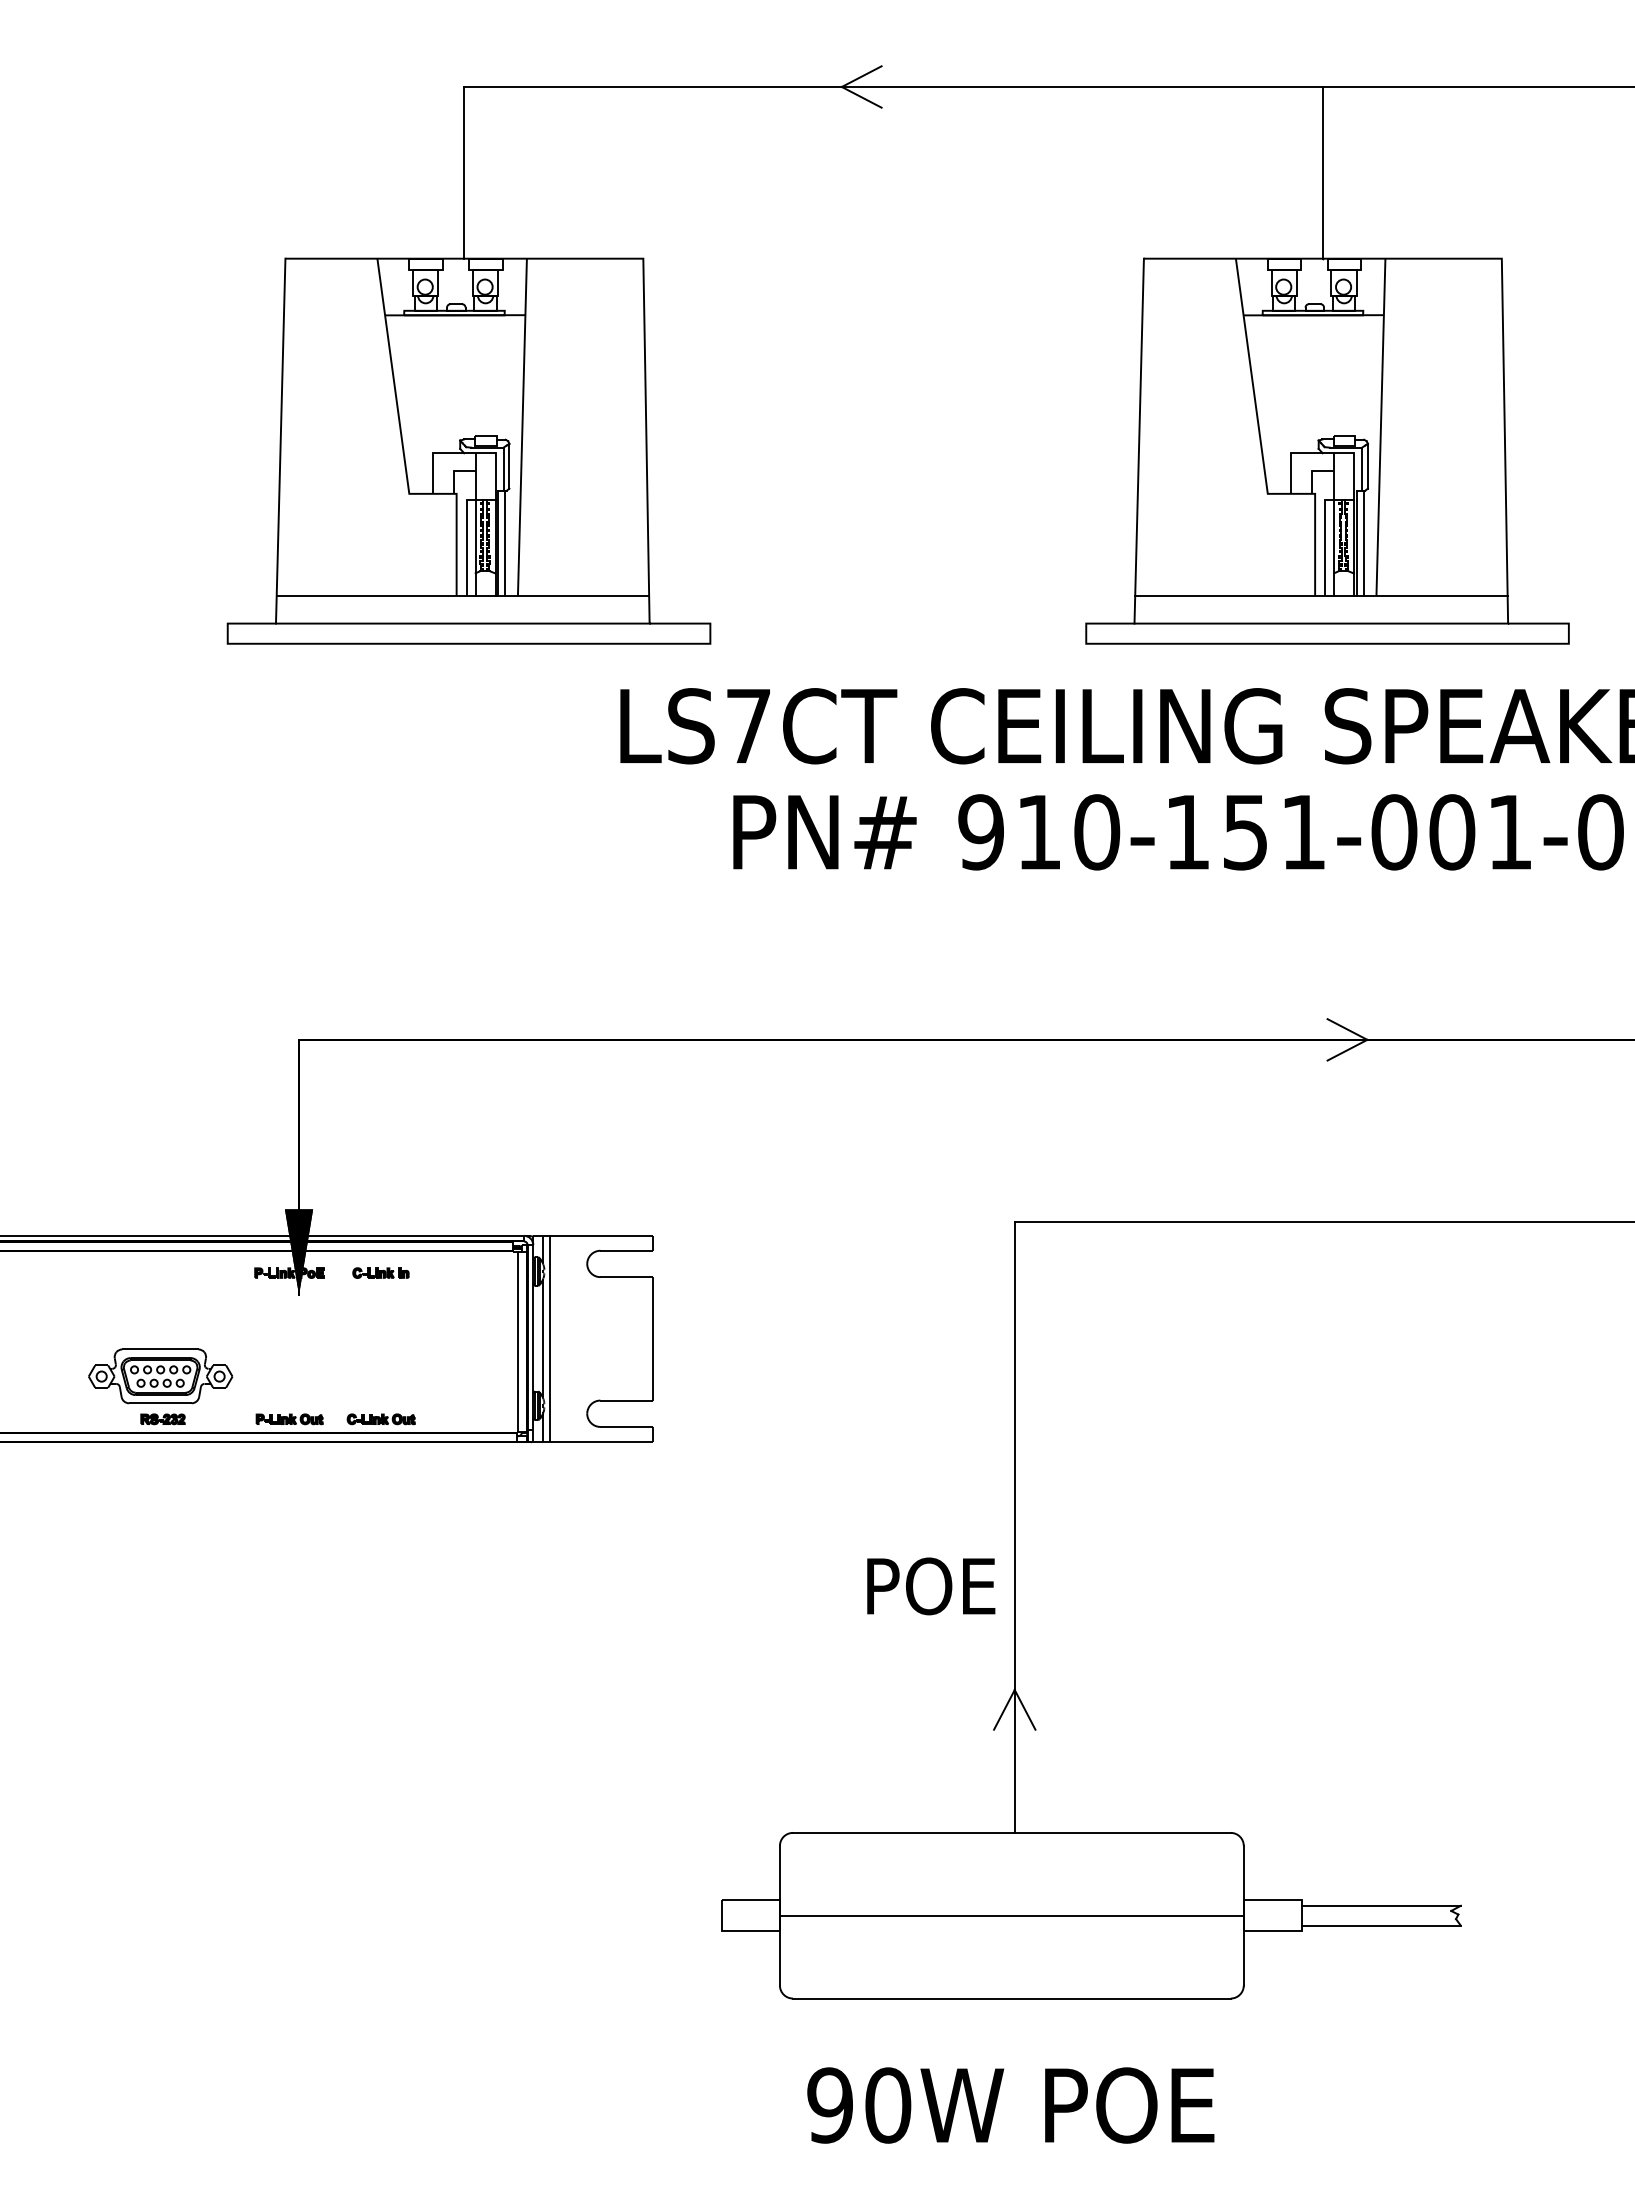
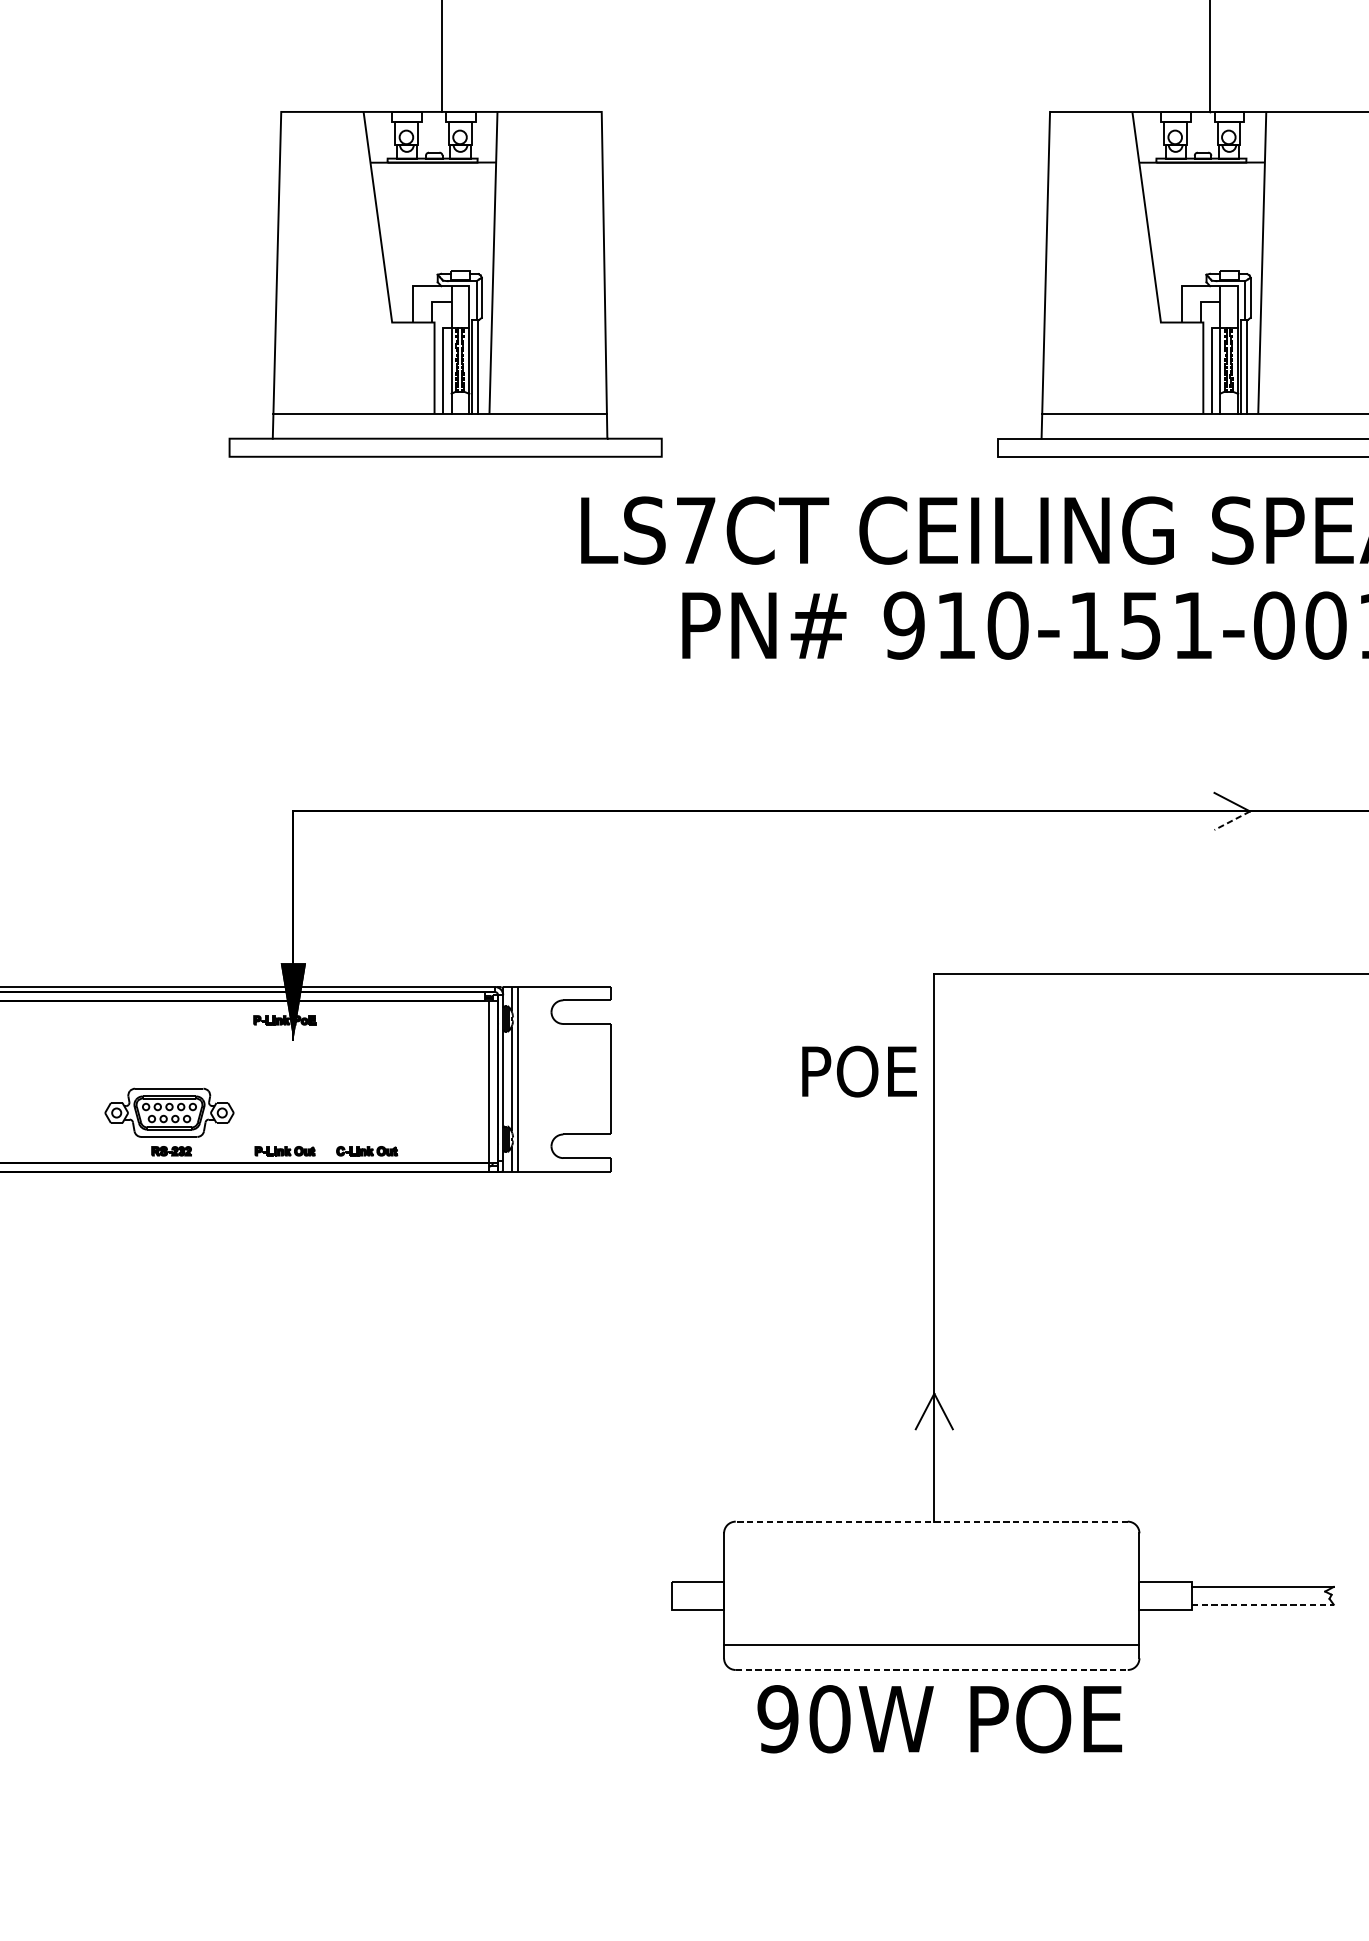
line: (1347, 1050) -> (1232, 821), solid -> dashed
part: (380, 1272) -> (366, 1019), removed
text: (931, 1586) -> (859, 1071), moved
line: (1011, 1832) -> (931, 1521), solid -> dashed
line: (1011, 1915) -> (931, 1644), moved
line: (1381, 1925) -> (1262, 1604), solid -> dashed
line: (1011, 1998) -> (931, 1669), solid -> dashed
text: (1010, 2105) -> (939, 1719), moved

